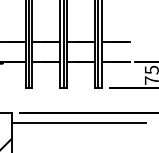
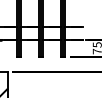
line: (78, 122) -> (50, 78), removed

